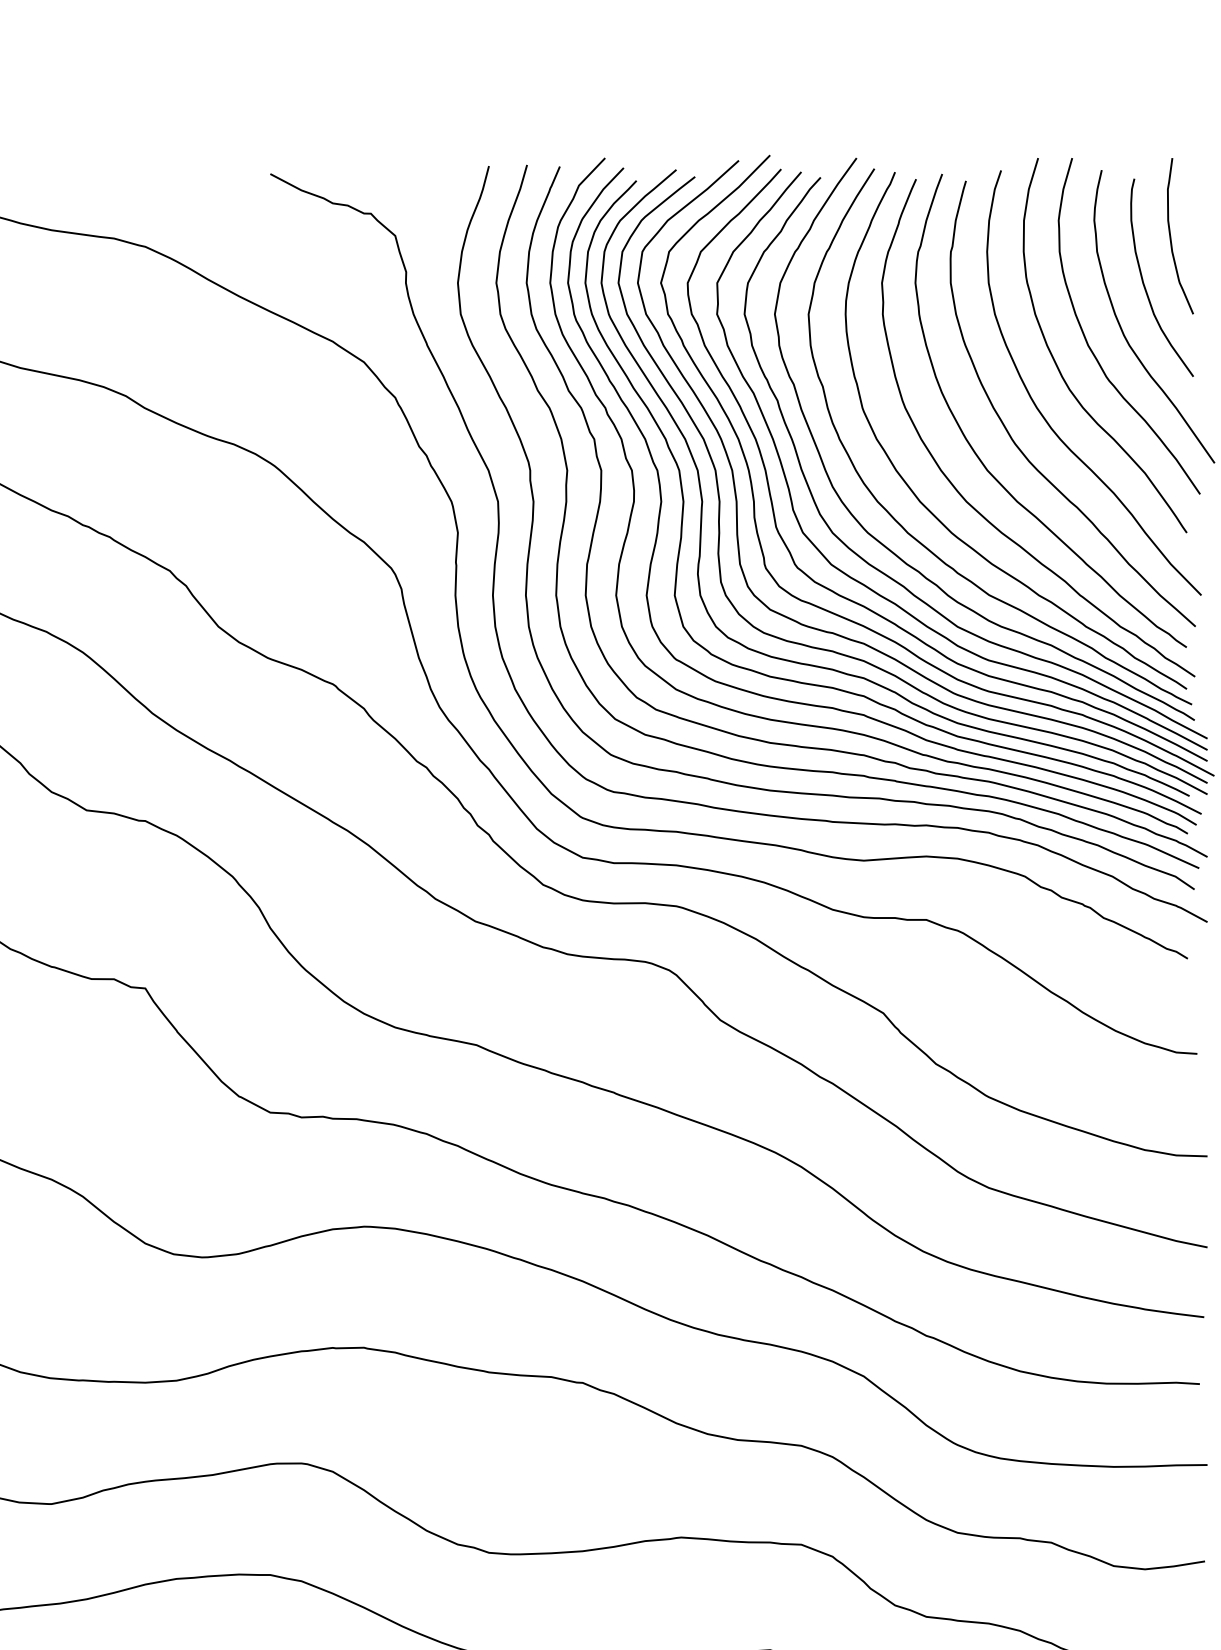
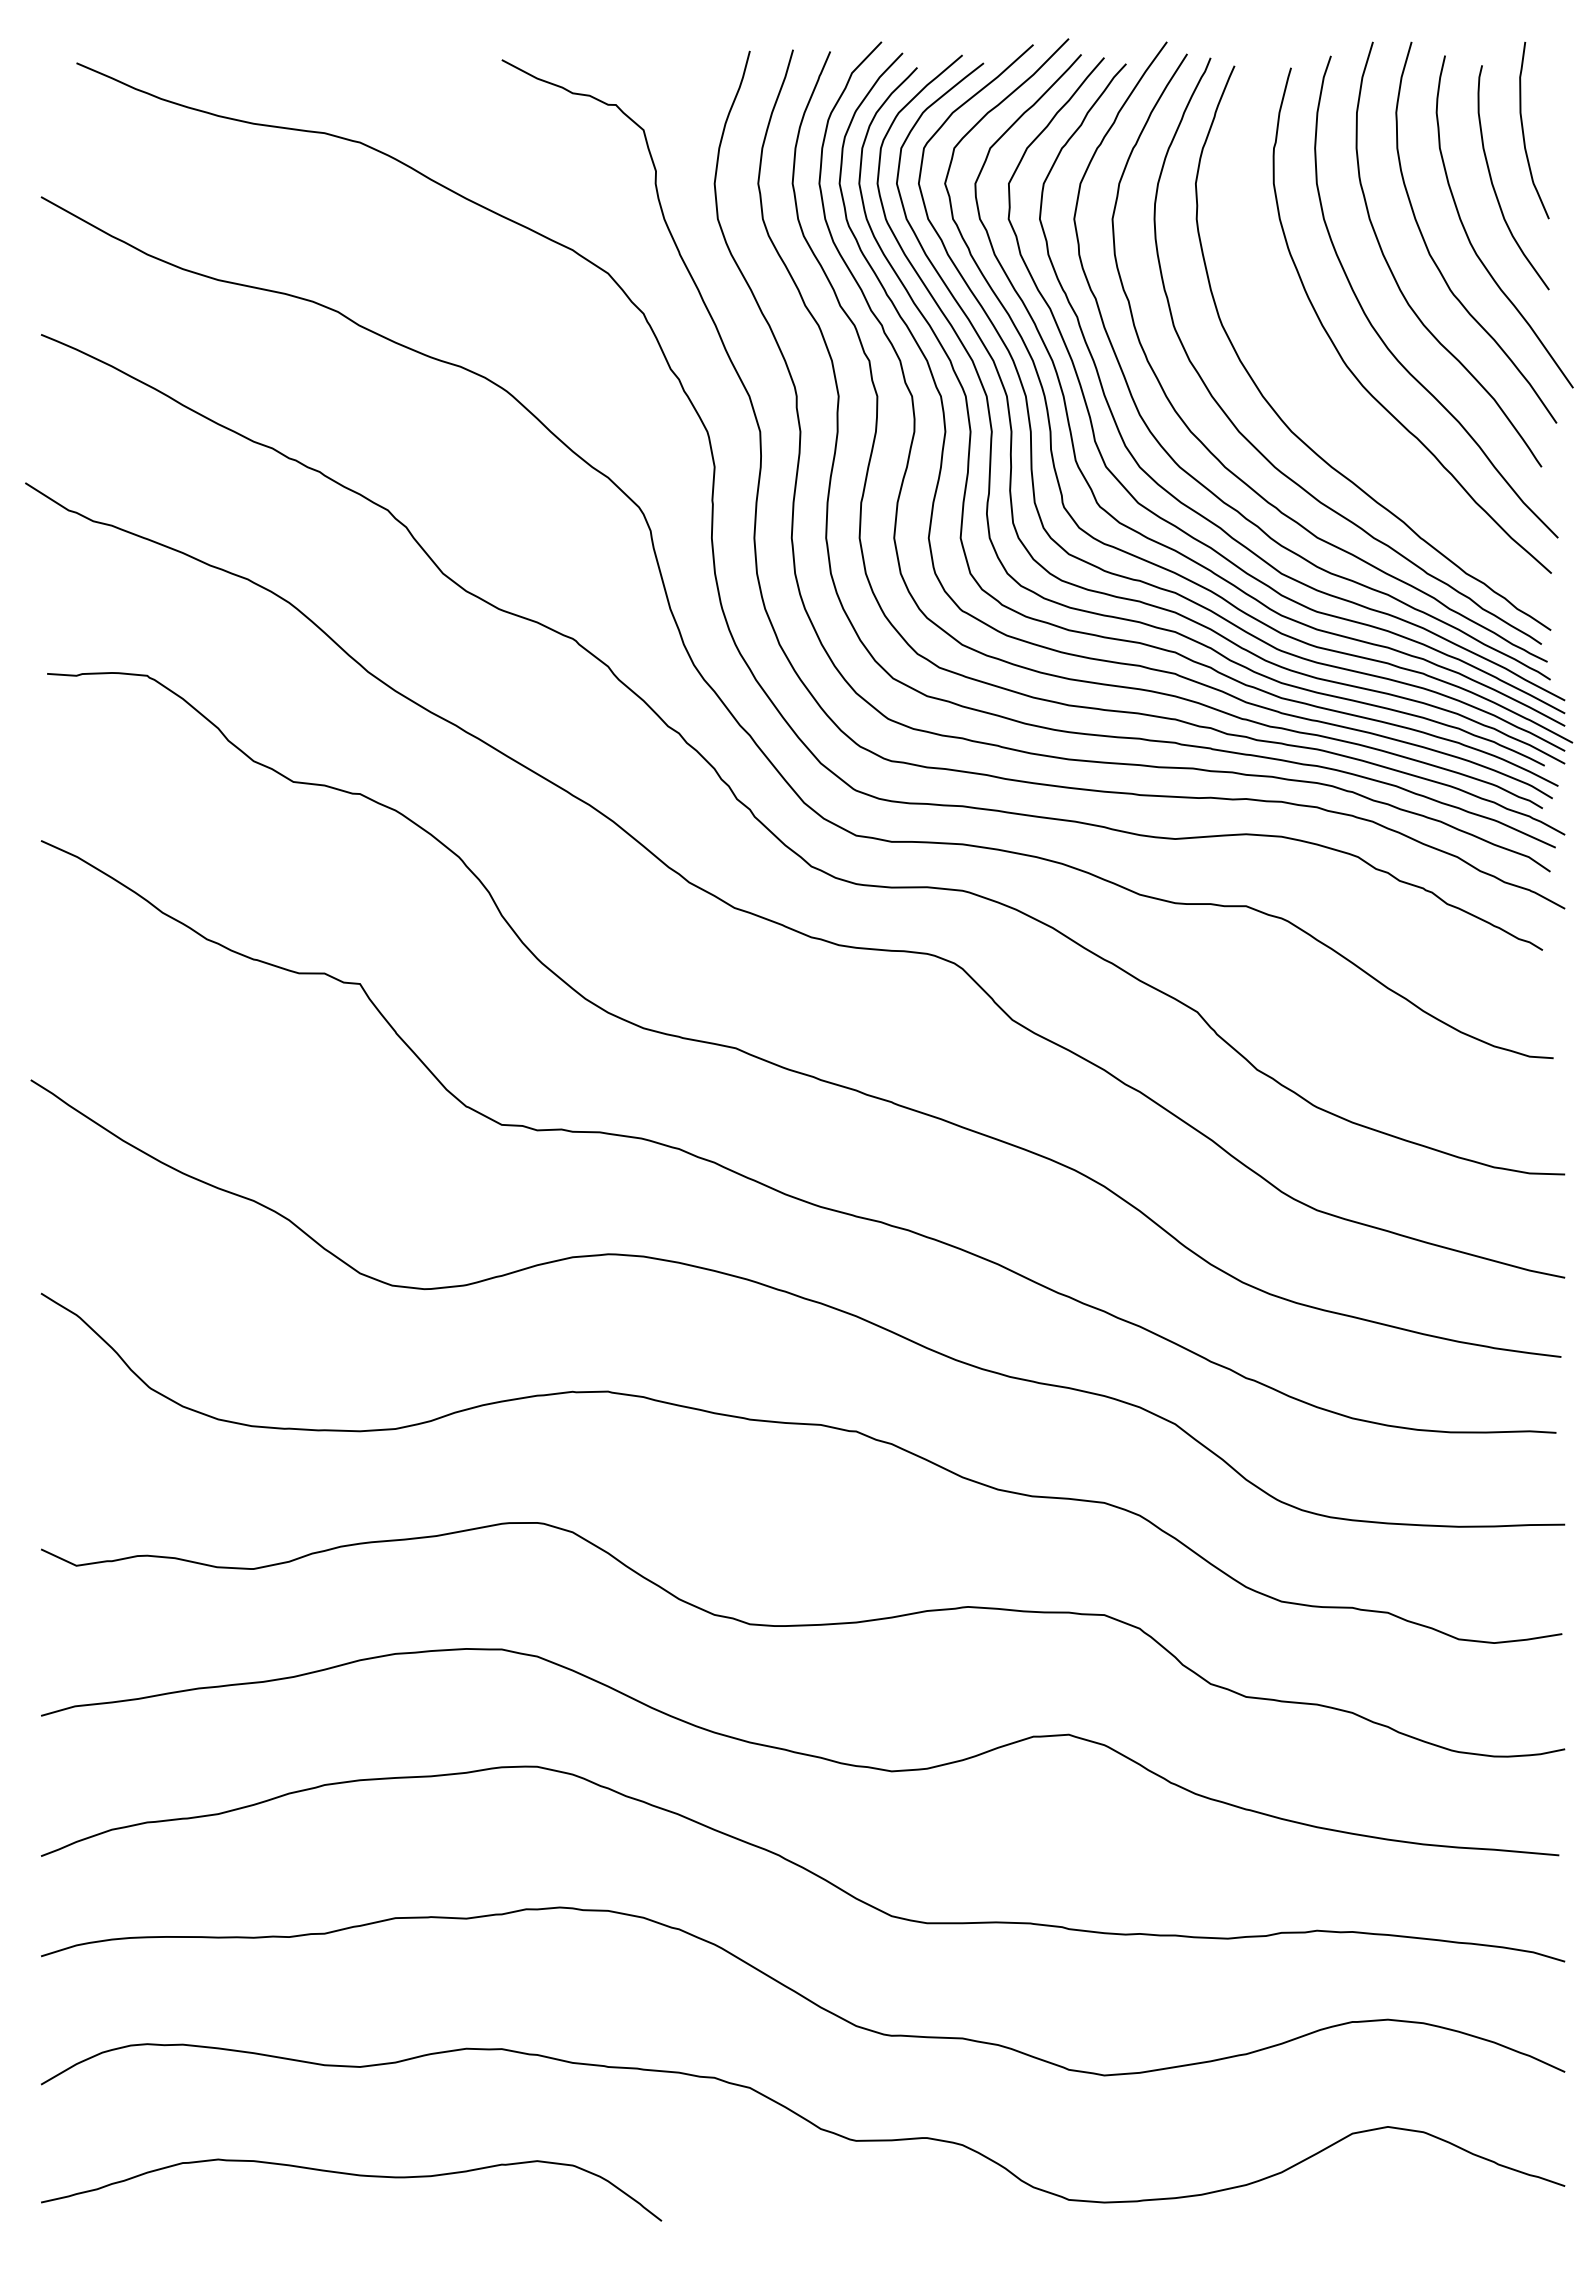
curve: (979, 457) -> (1306, 381), removed

